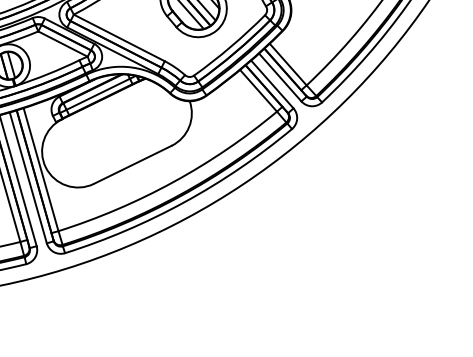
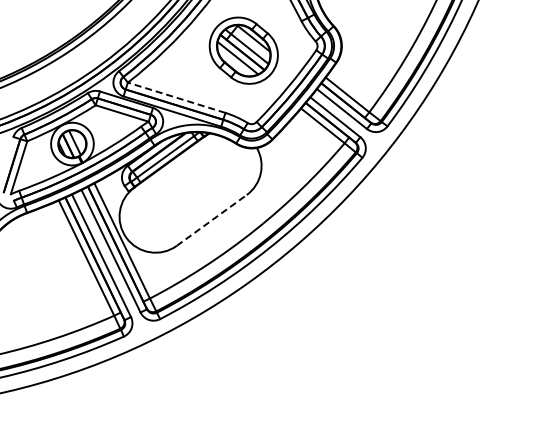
line: (119, 37) -> (176, 97), solid -> dashed
line: (133, 165) -> (212, 220), solid -> dashed

